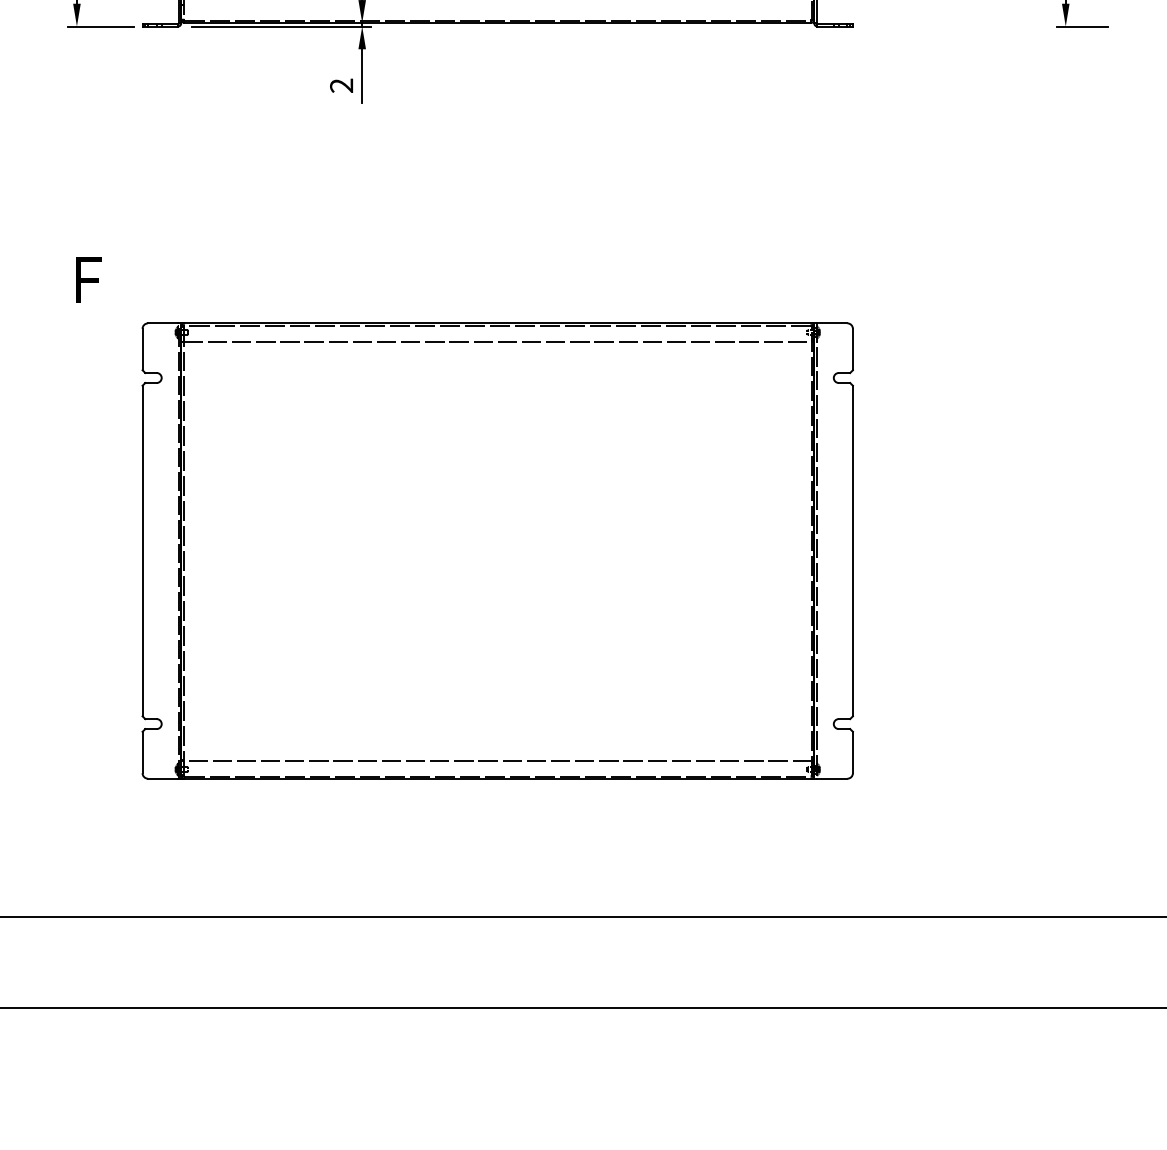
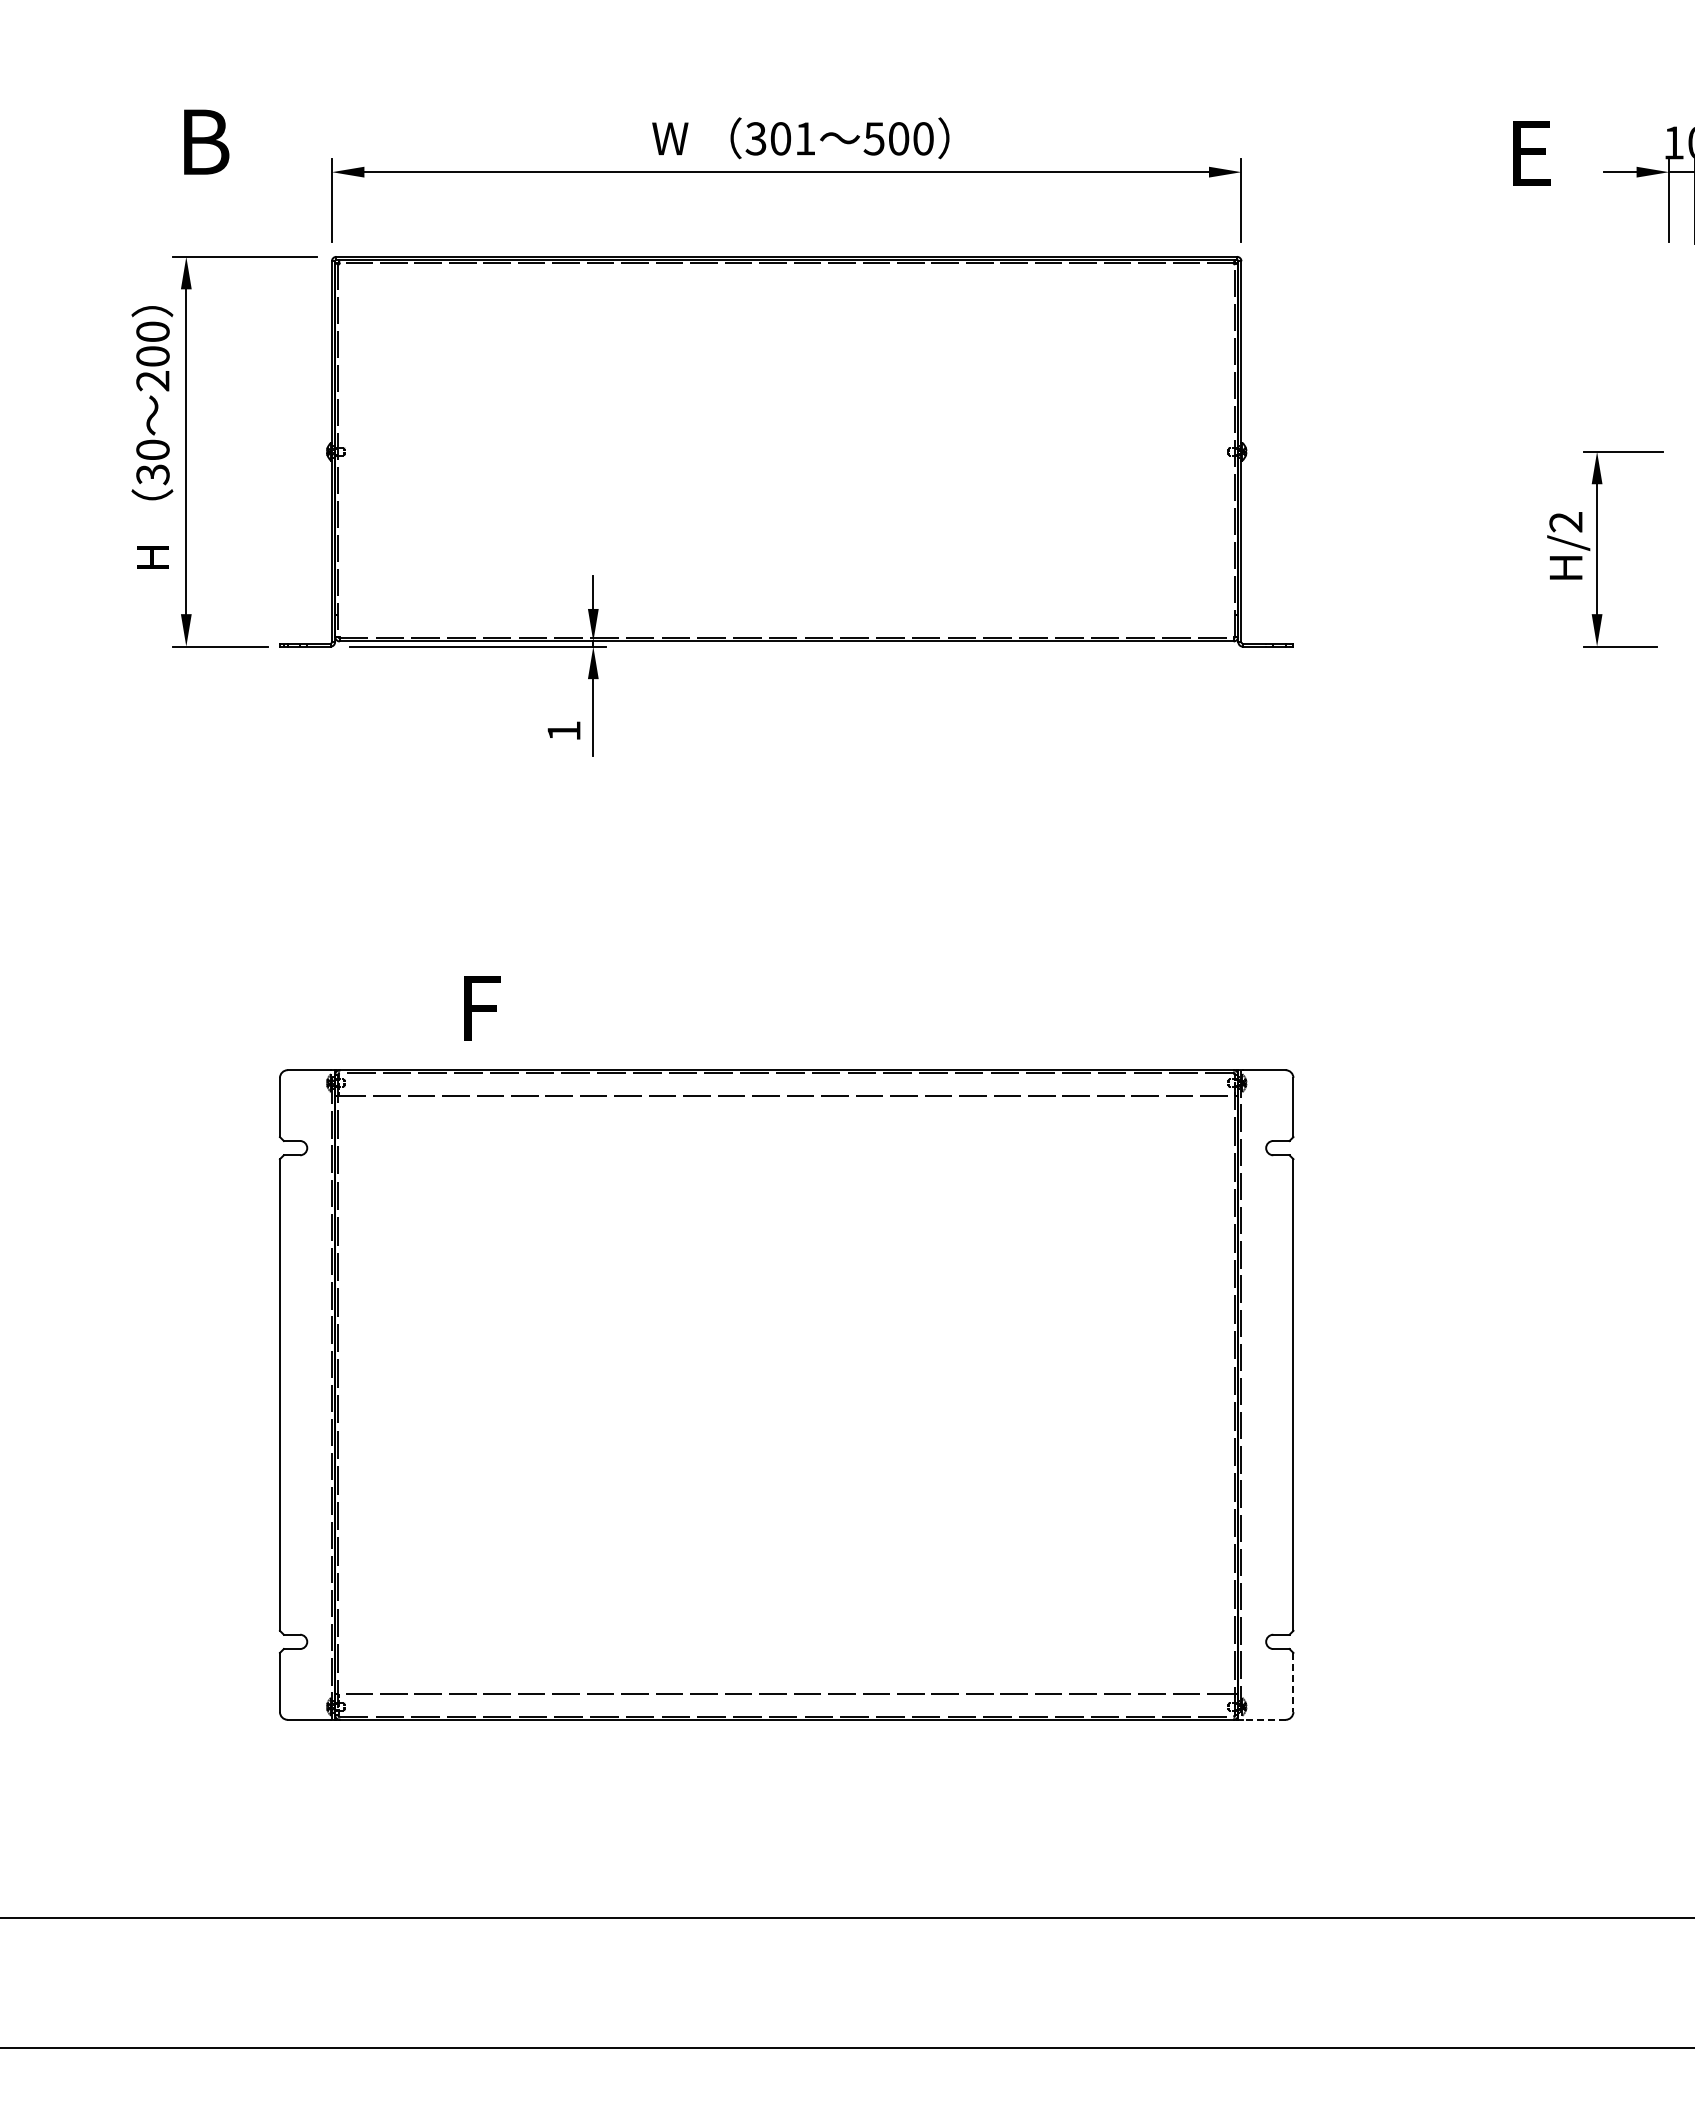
text: (341, 85) -> (563, 731), 2 -> 1
text: (88, 280) -> (482, 1008), moved
line: (852, 752) -> (1293, 1682), solid -> dashed
line: (831, 778) -> (1263, 1719), solid -> dashed

